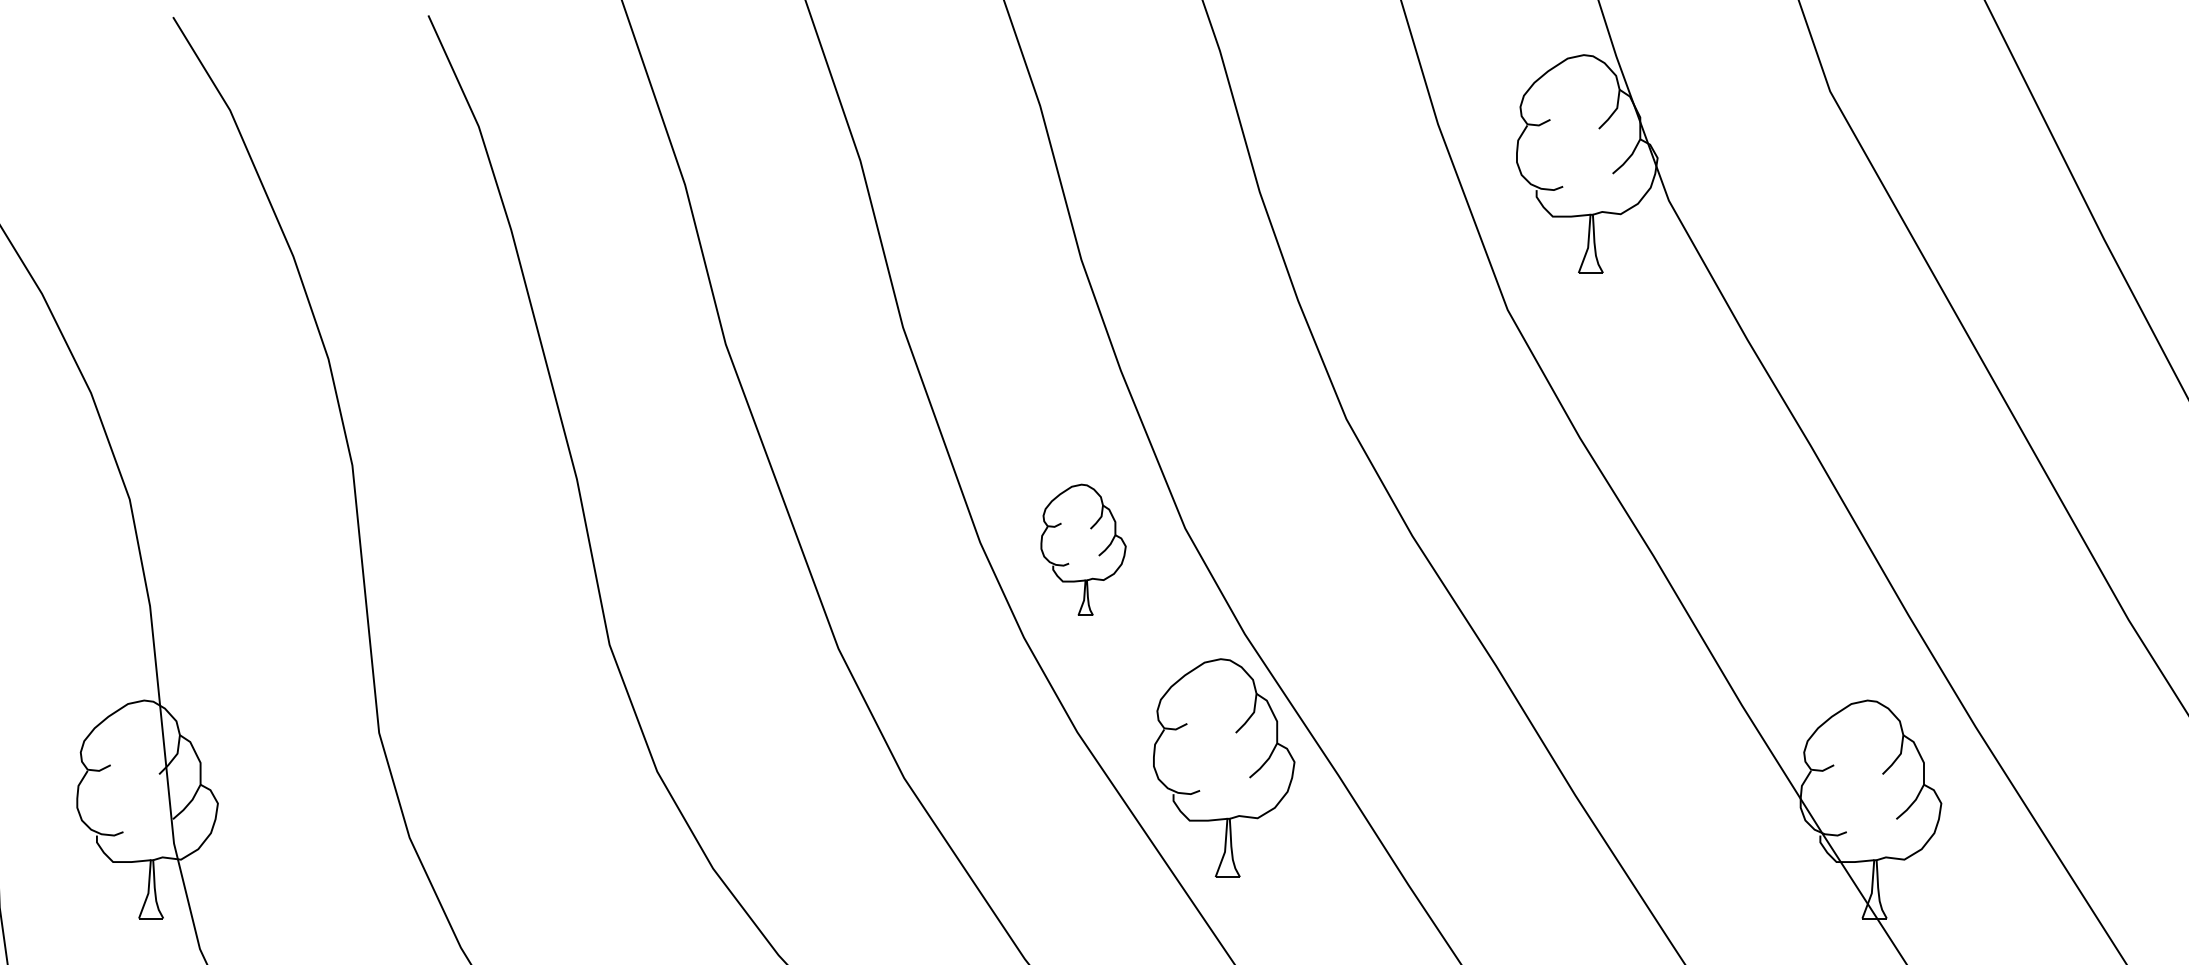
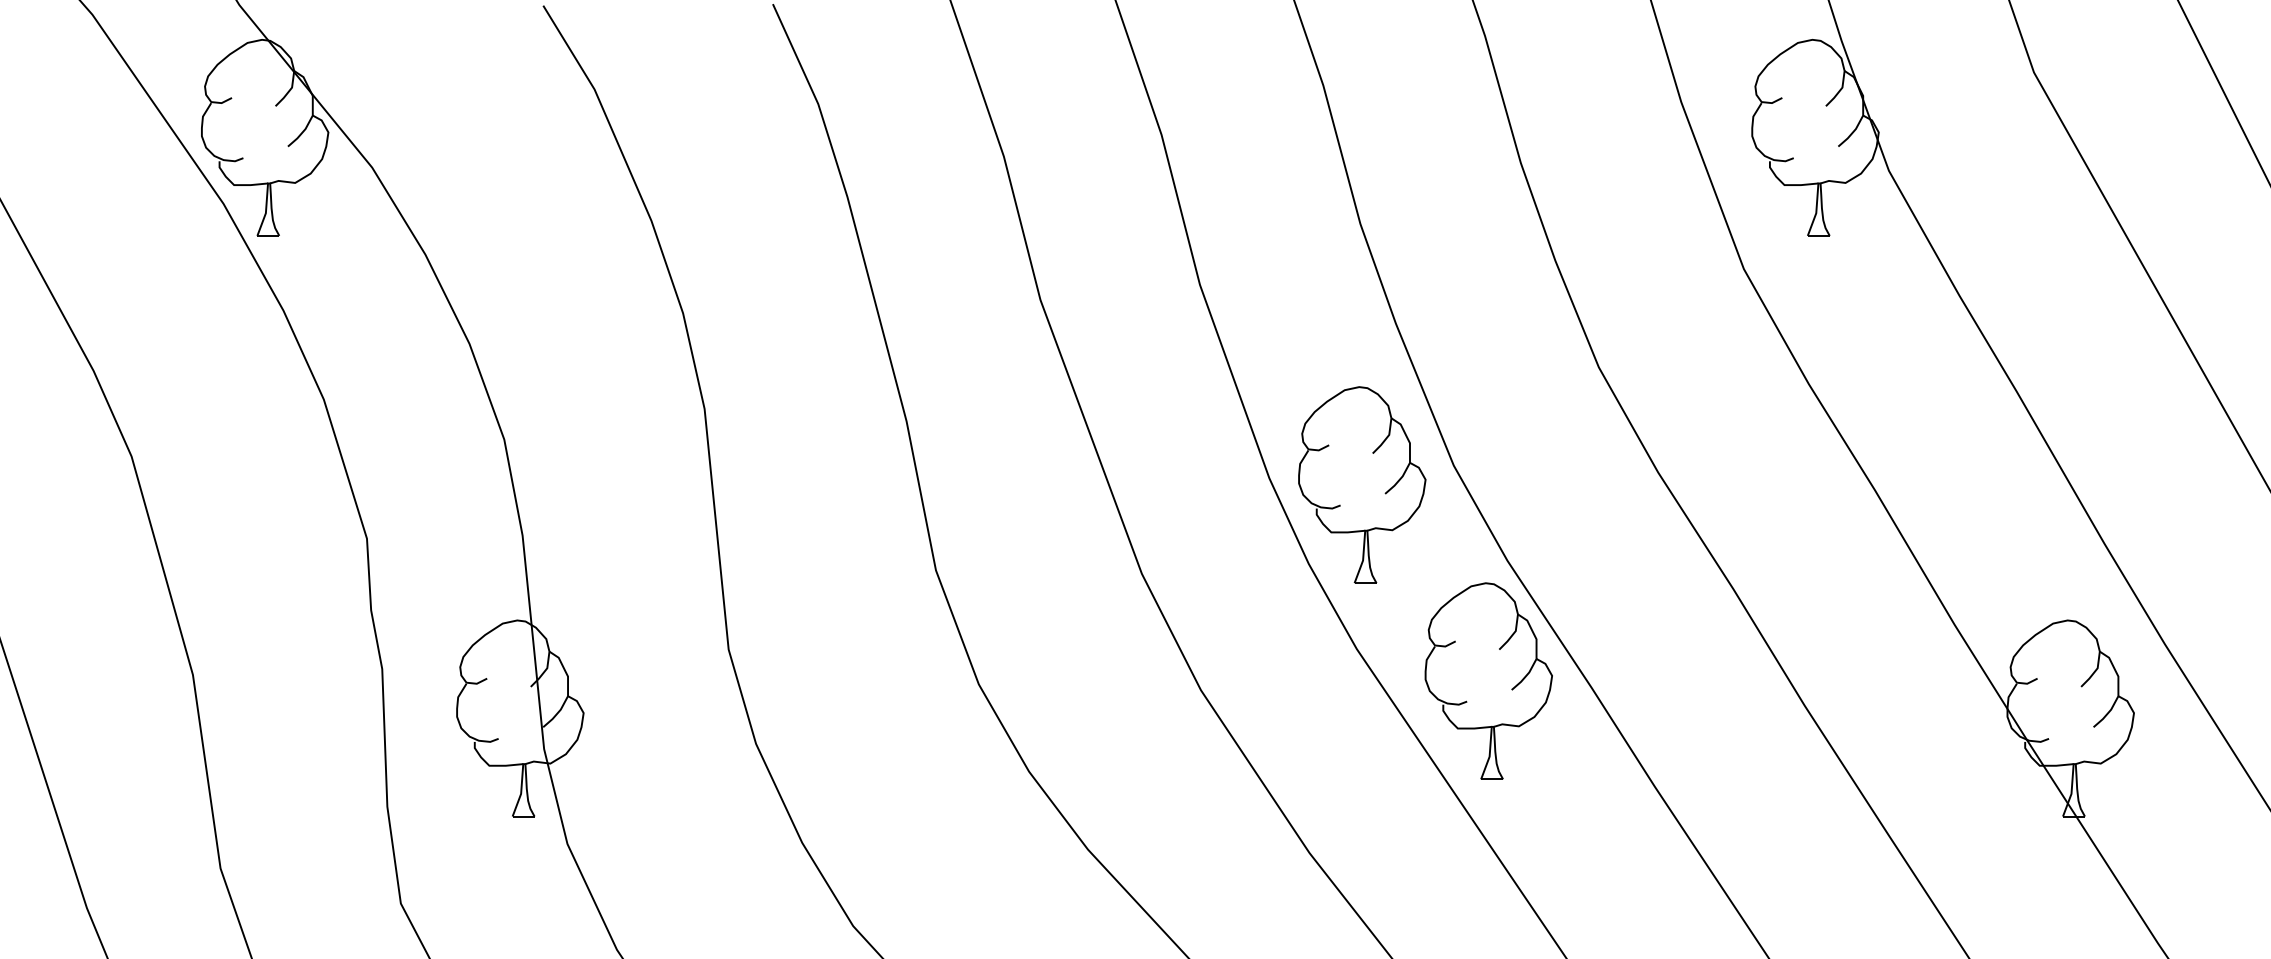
part: (1083, 549) -> (1362, 484), size x1.67

